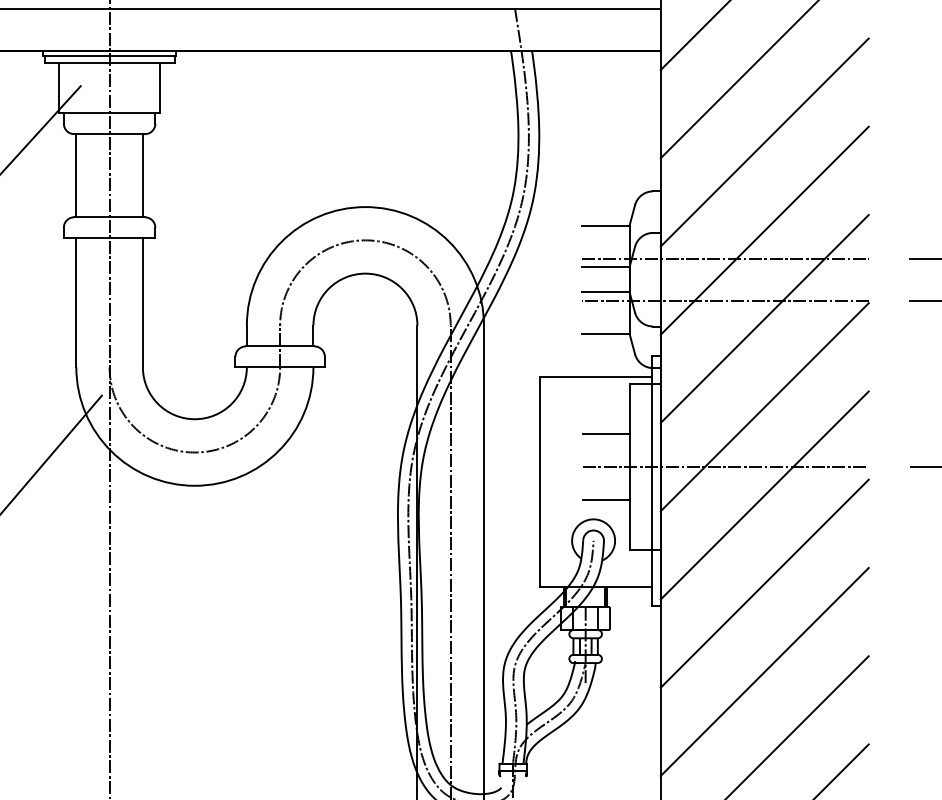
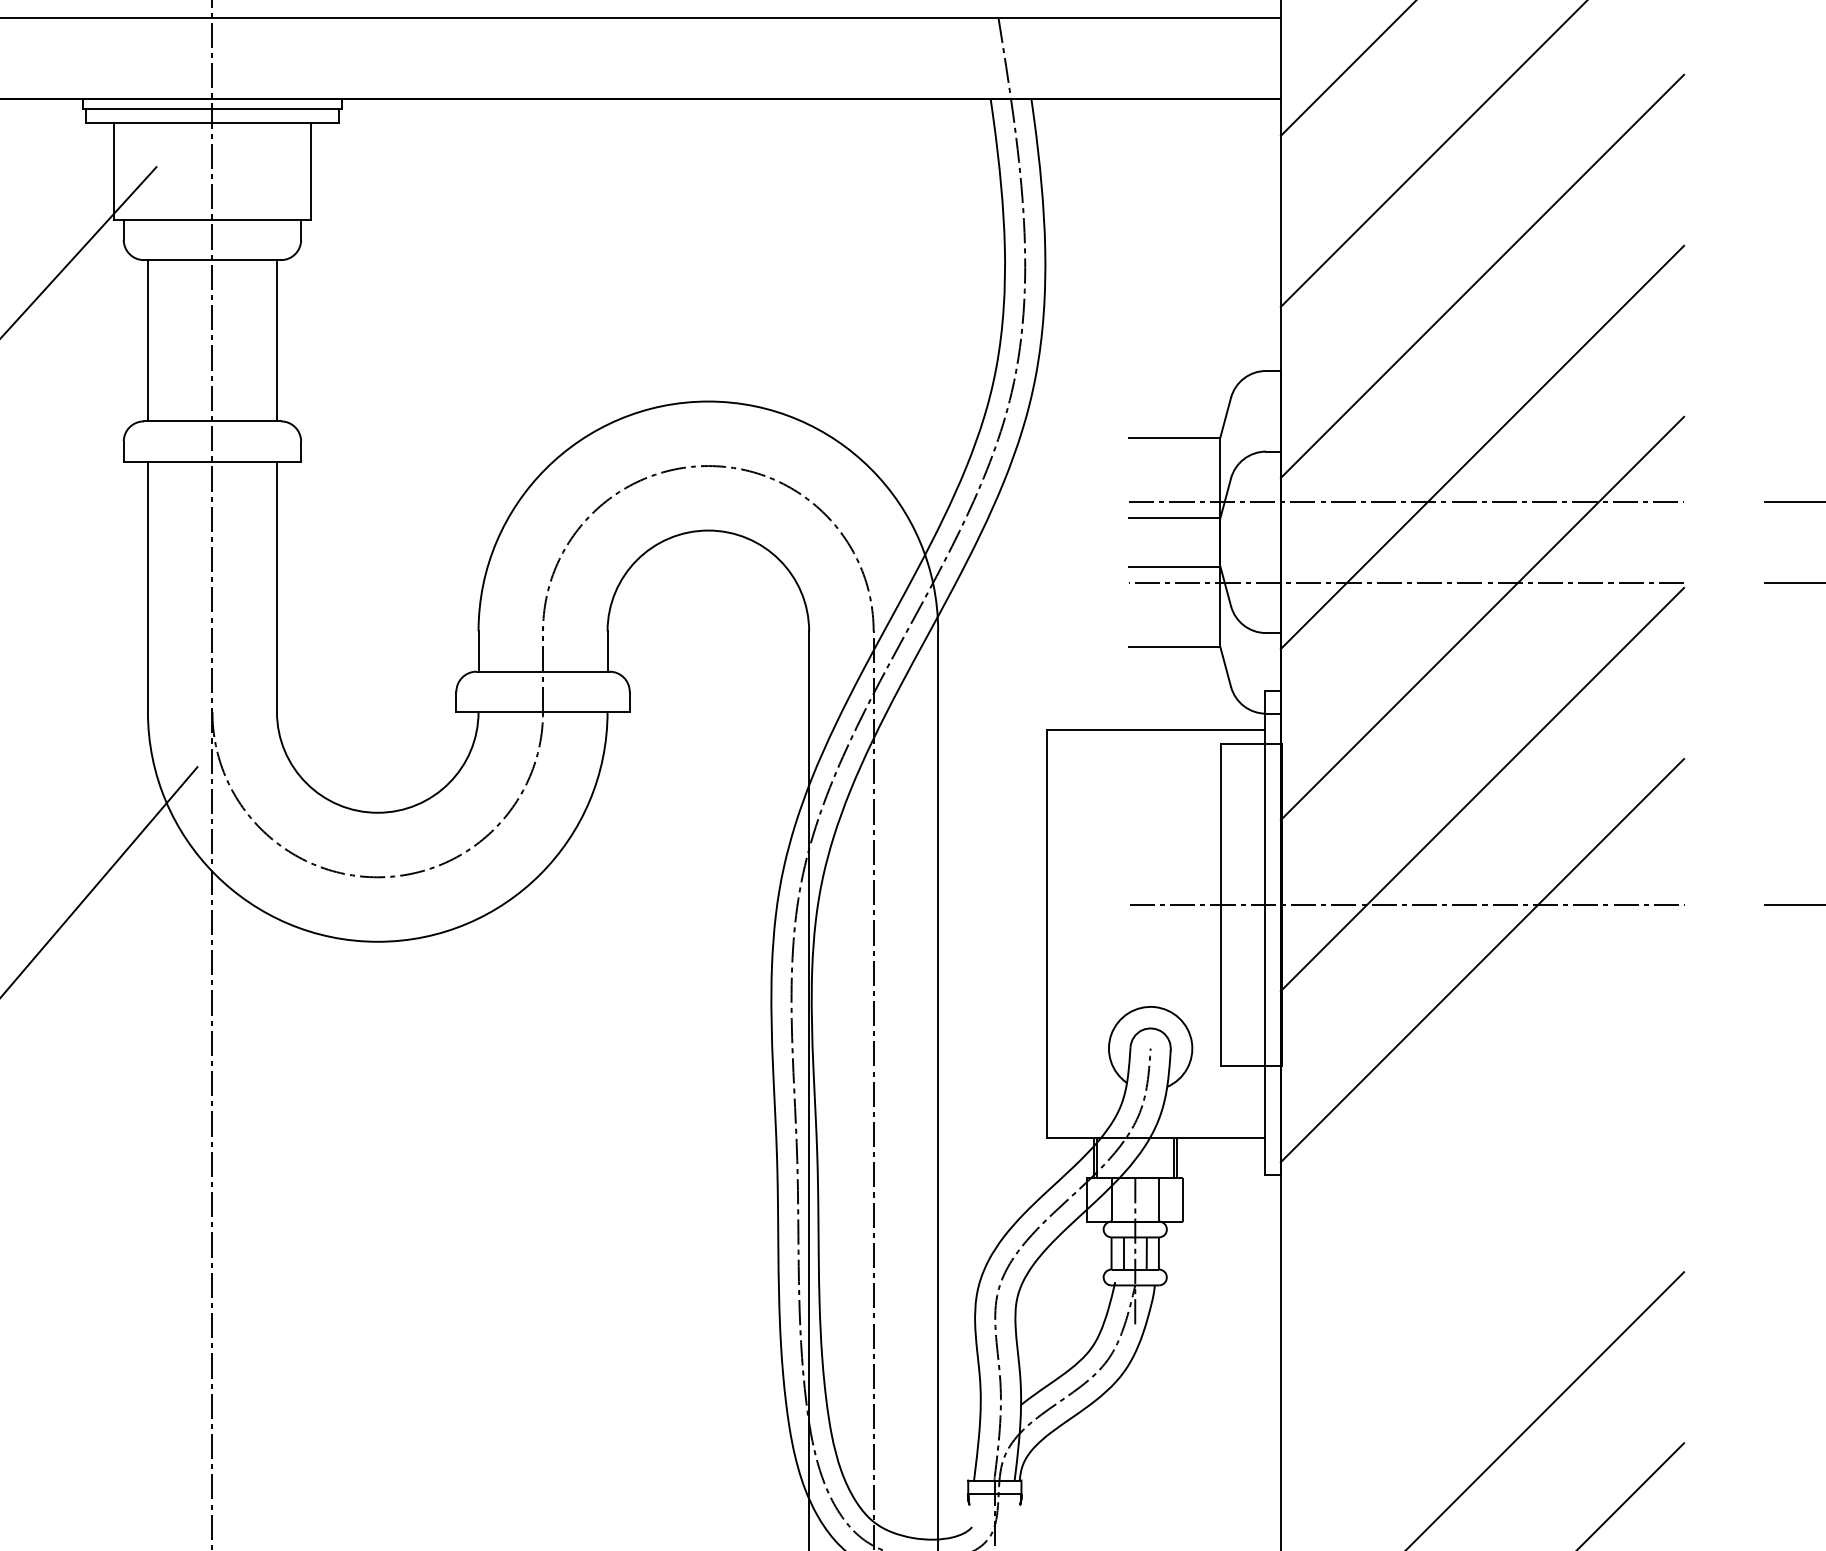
line: (605, 433) -> (1173, 840), removed
line: (605, 500) -> (1173, 970), removed
line: (764, 583) -> (1481, 1131), removed
line: (764, 671) -> (1481, 1301), removed

